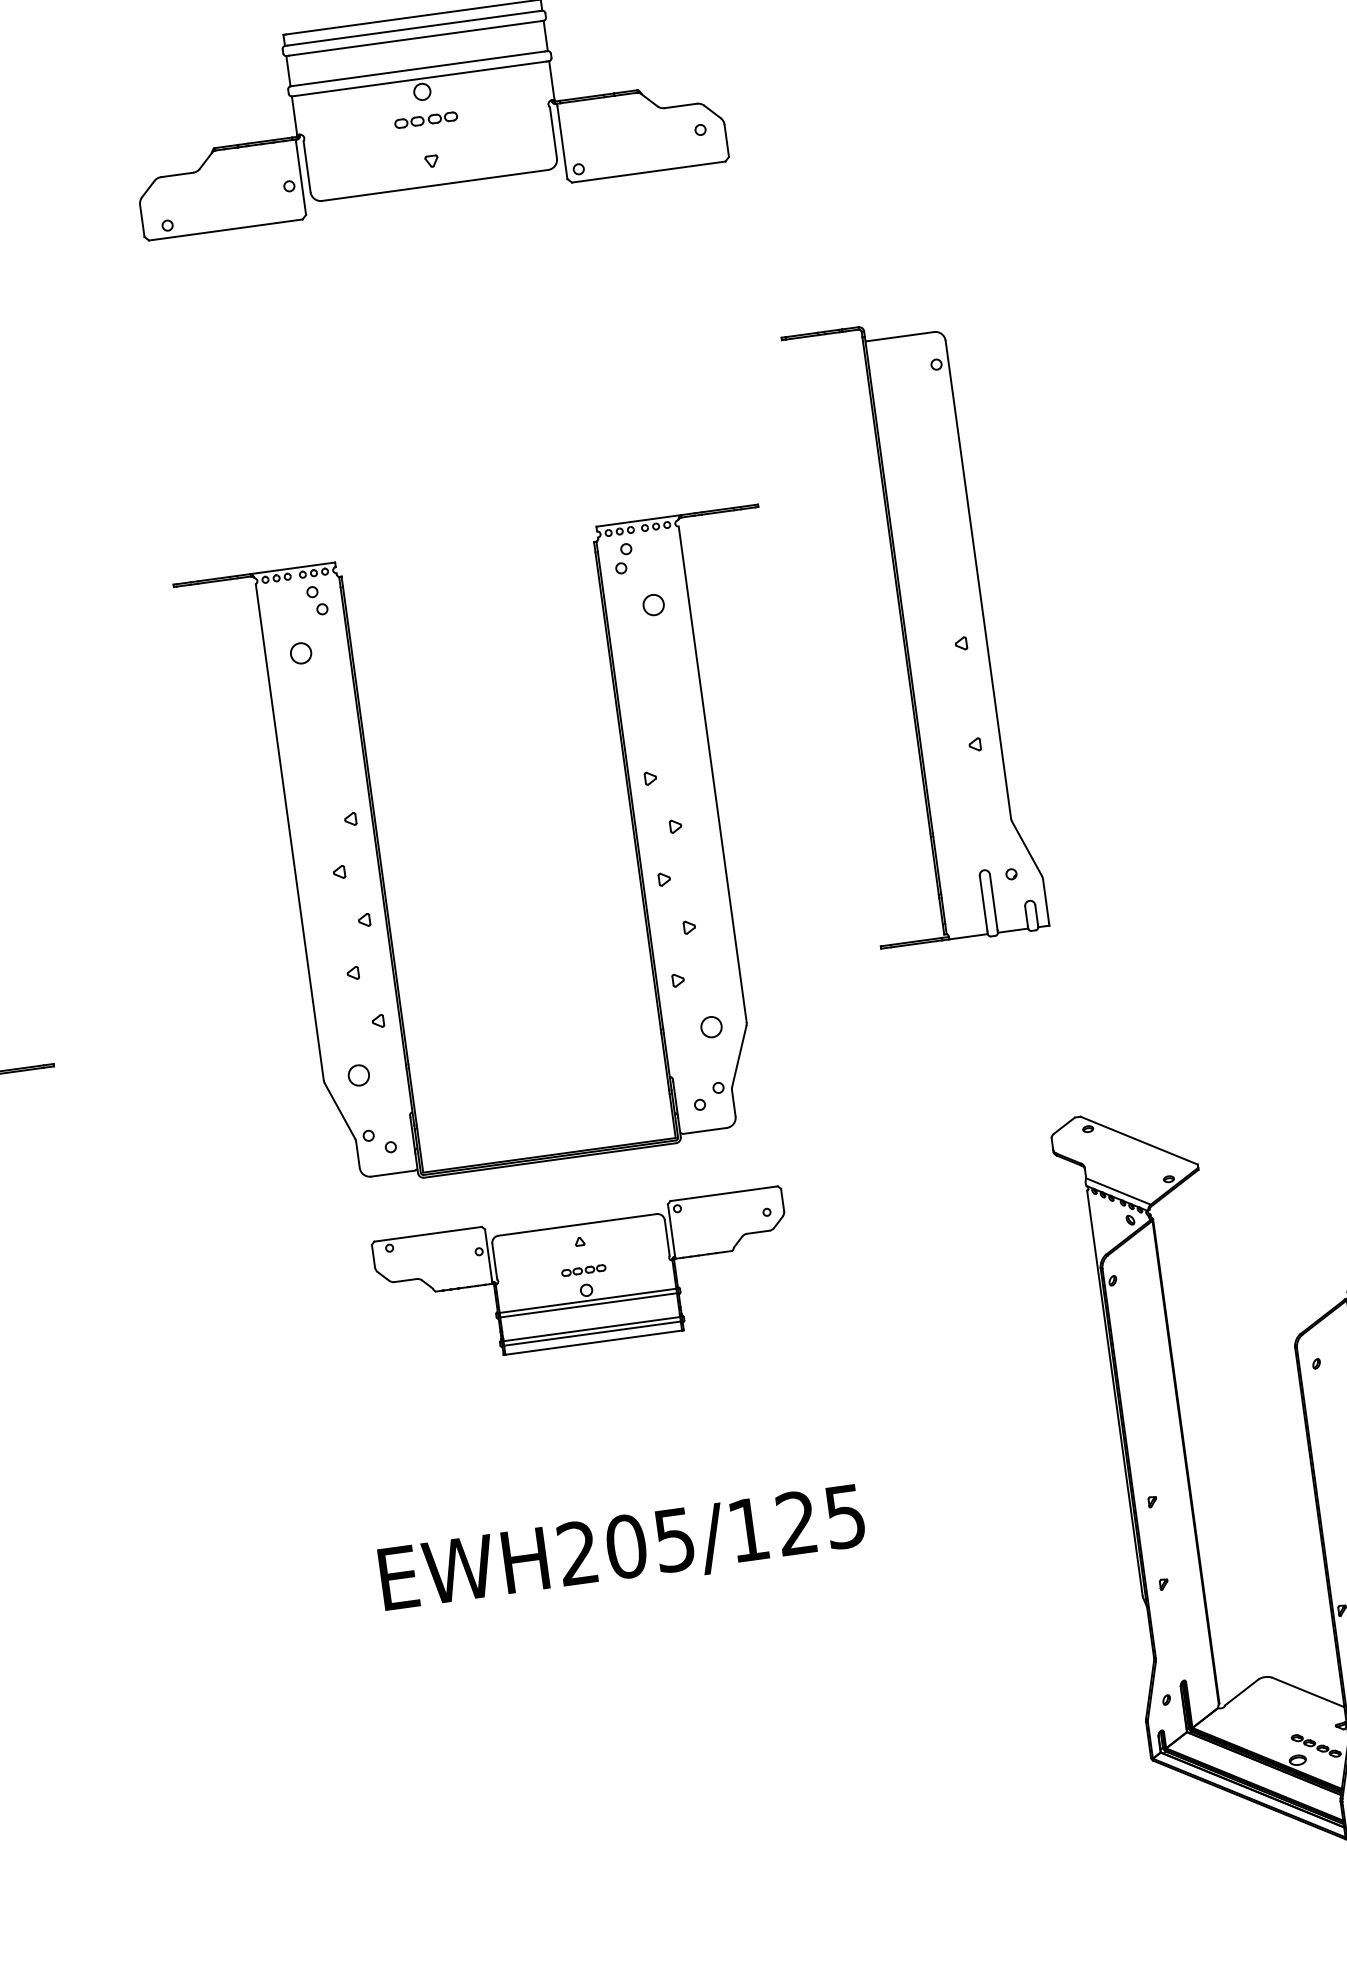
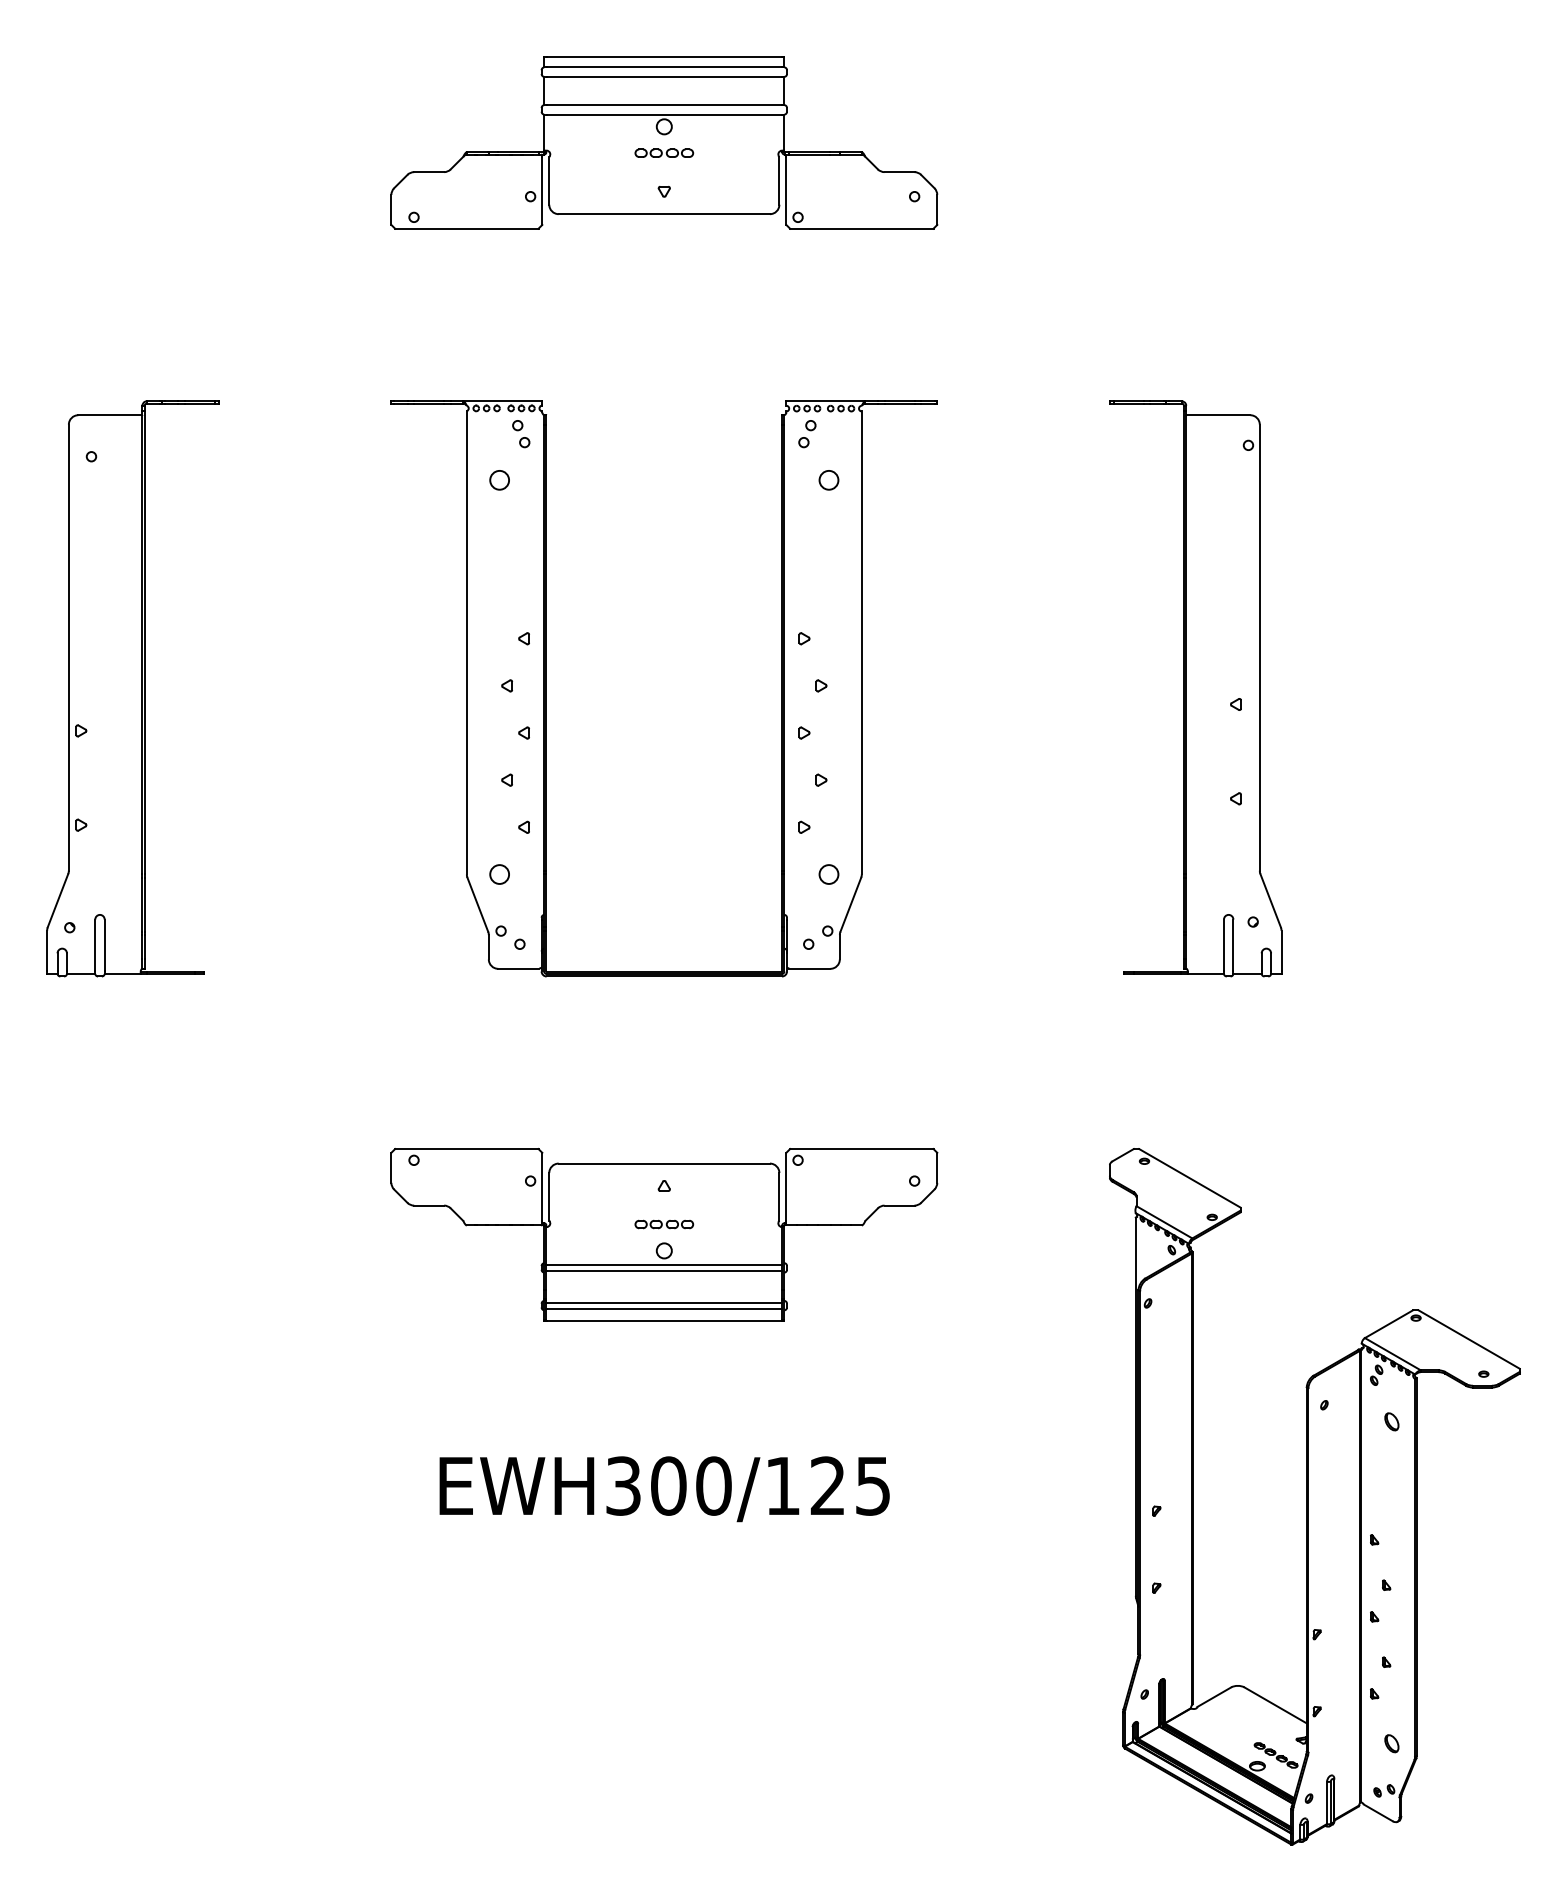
part: (915, 632) -> (1195, 688), moved
part: (381, 869) -> (546, 688), moved
part: (584, 1277) -> (664, 1234), size x1.43
text: (626, 1546) -> (668, 1485), EWH205/125 -> EWH300/125

